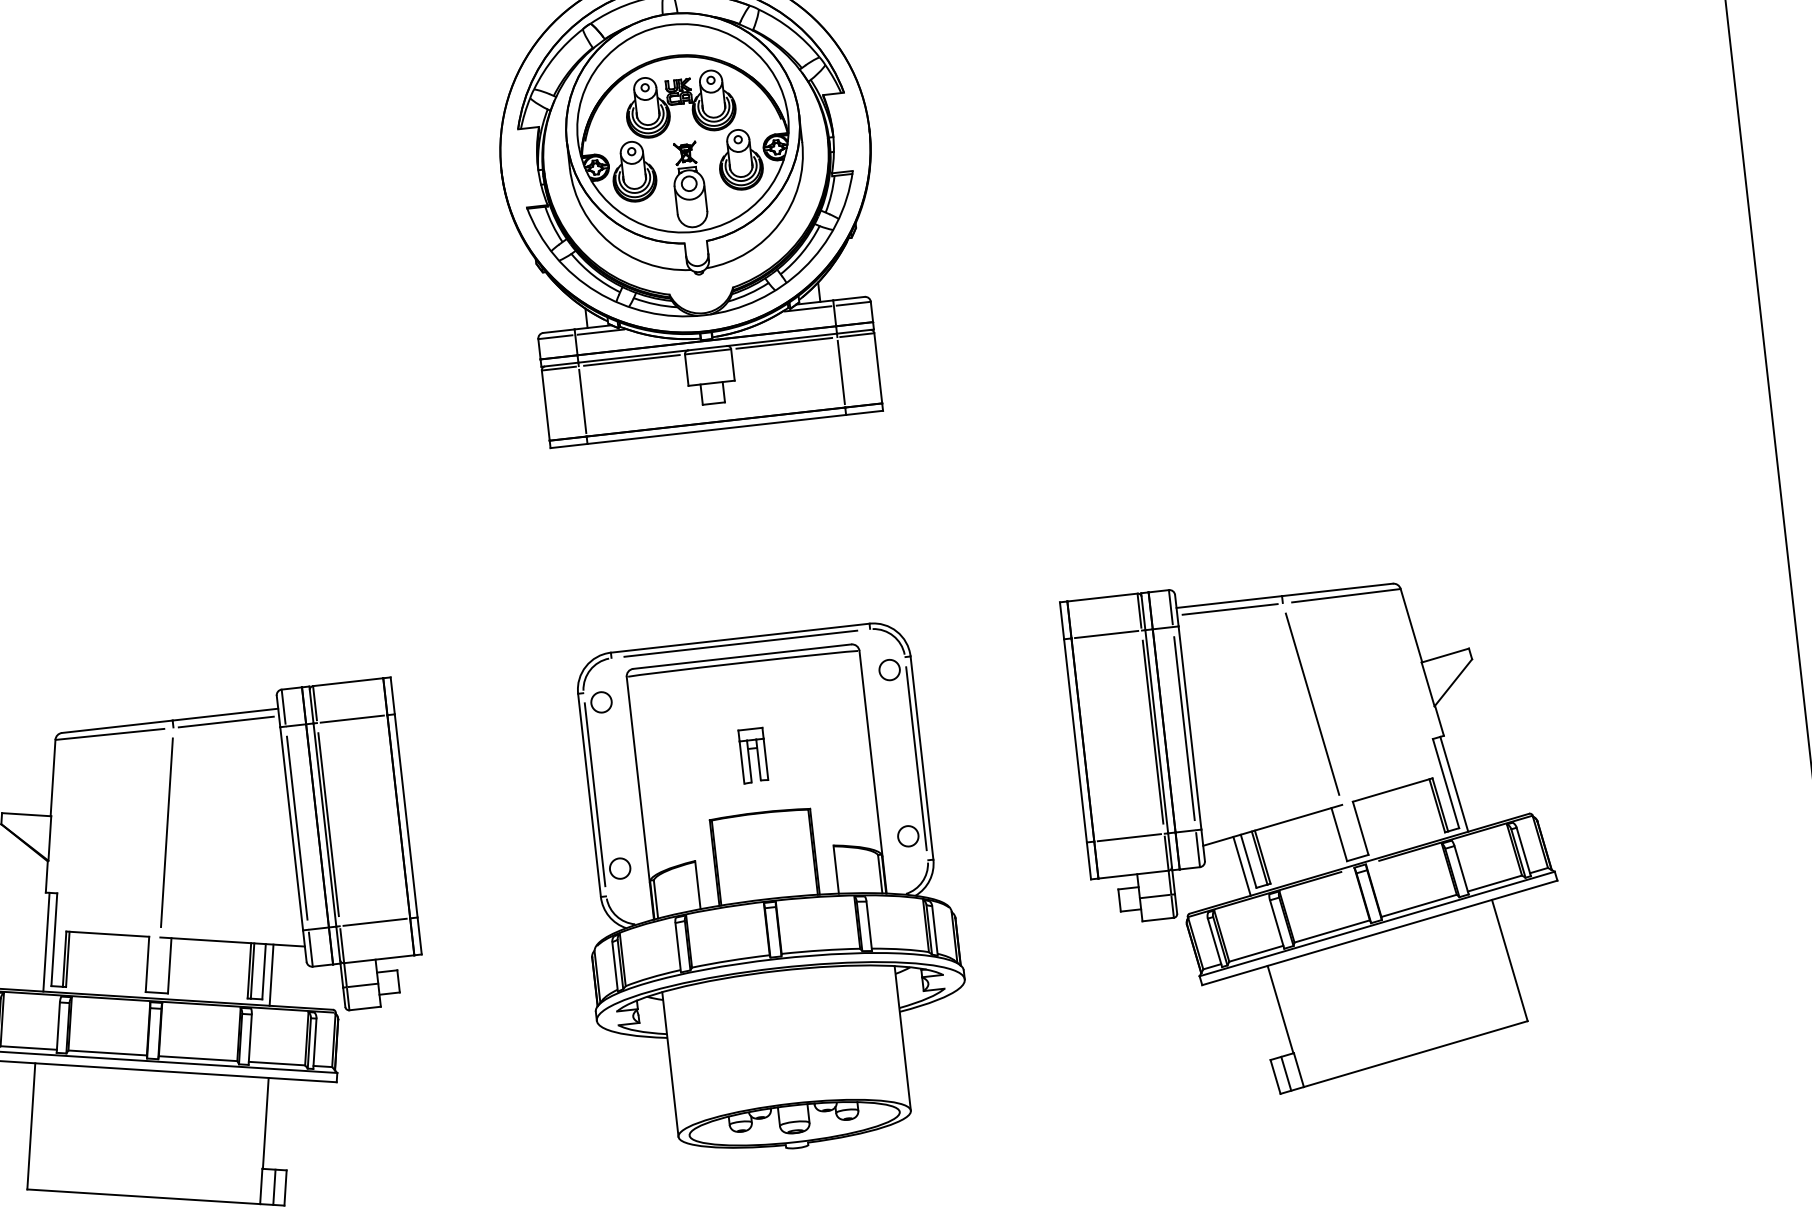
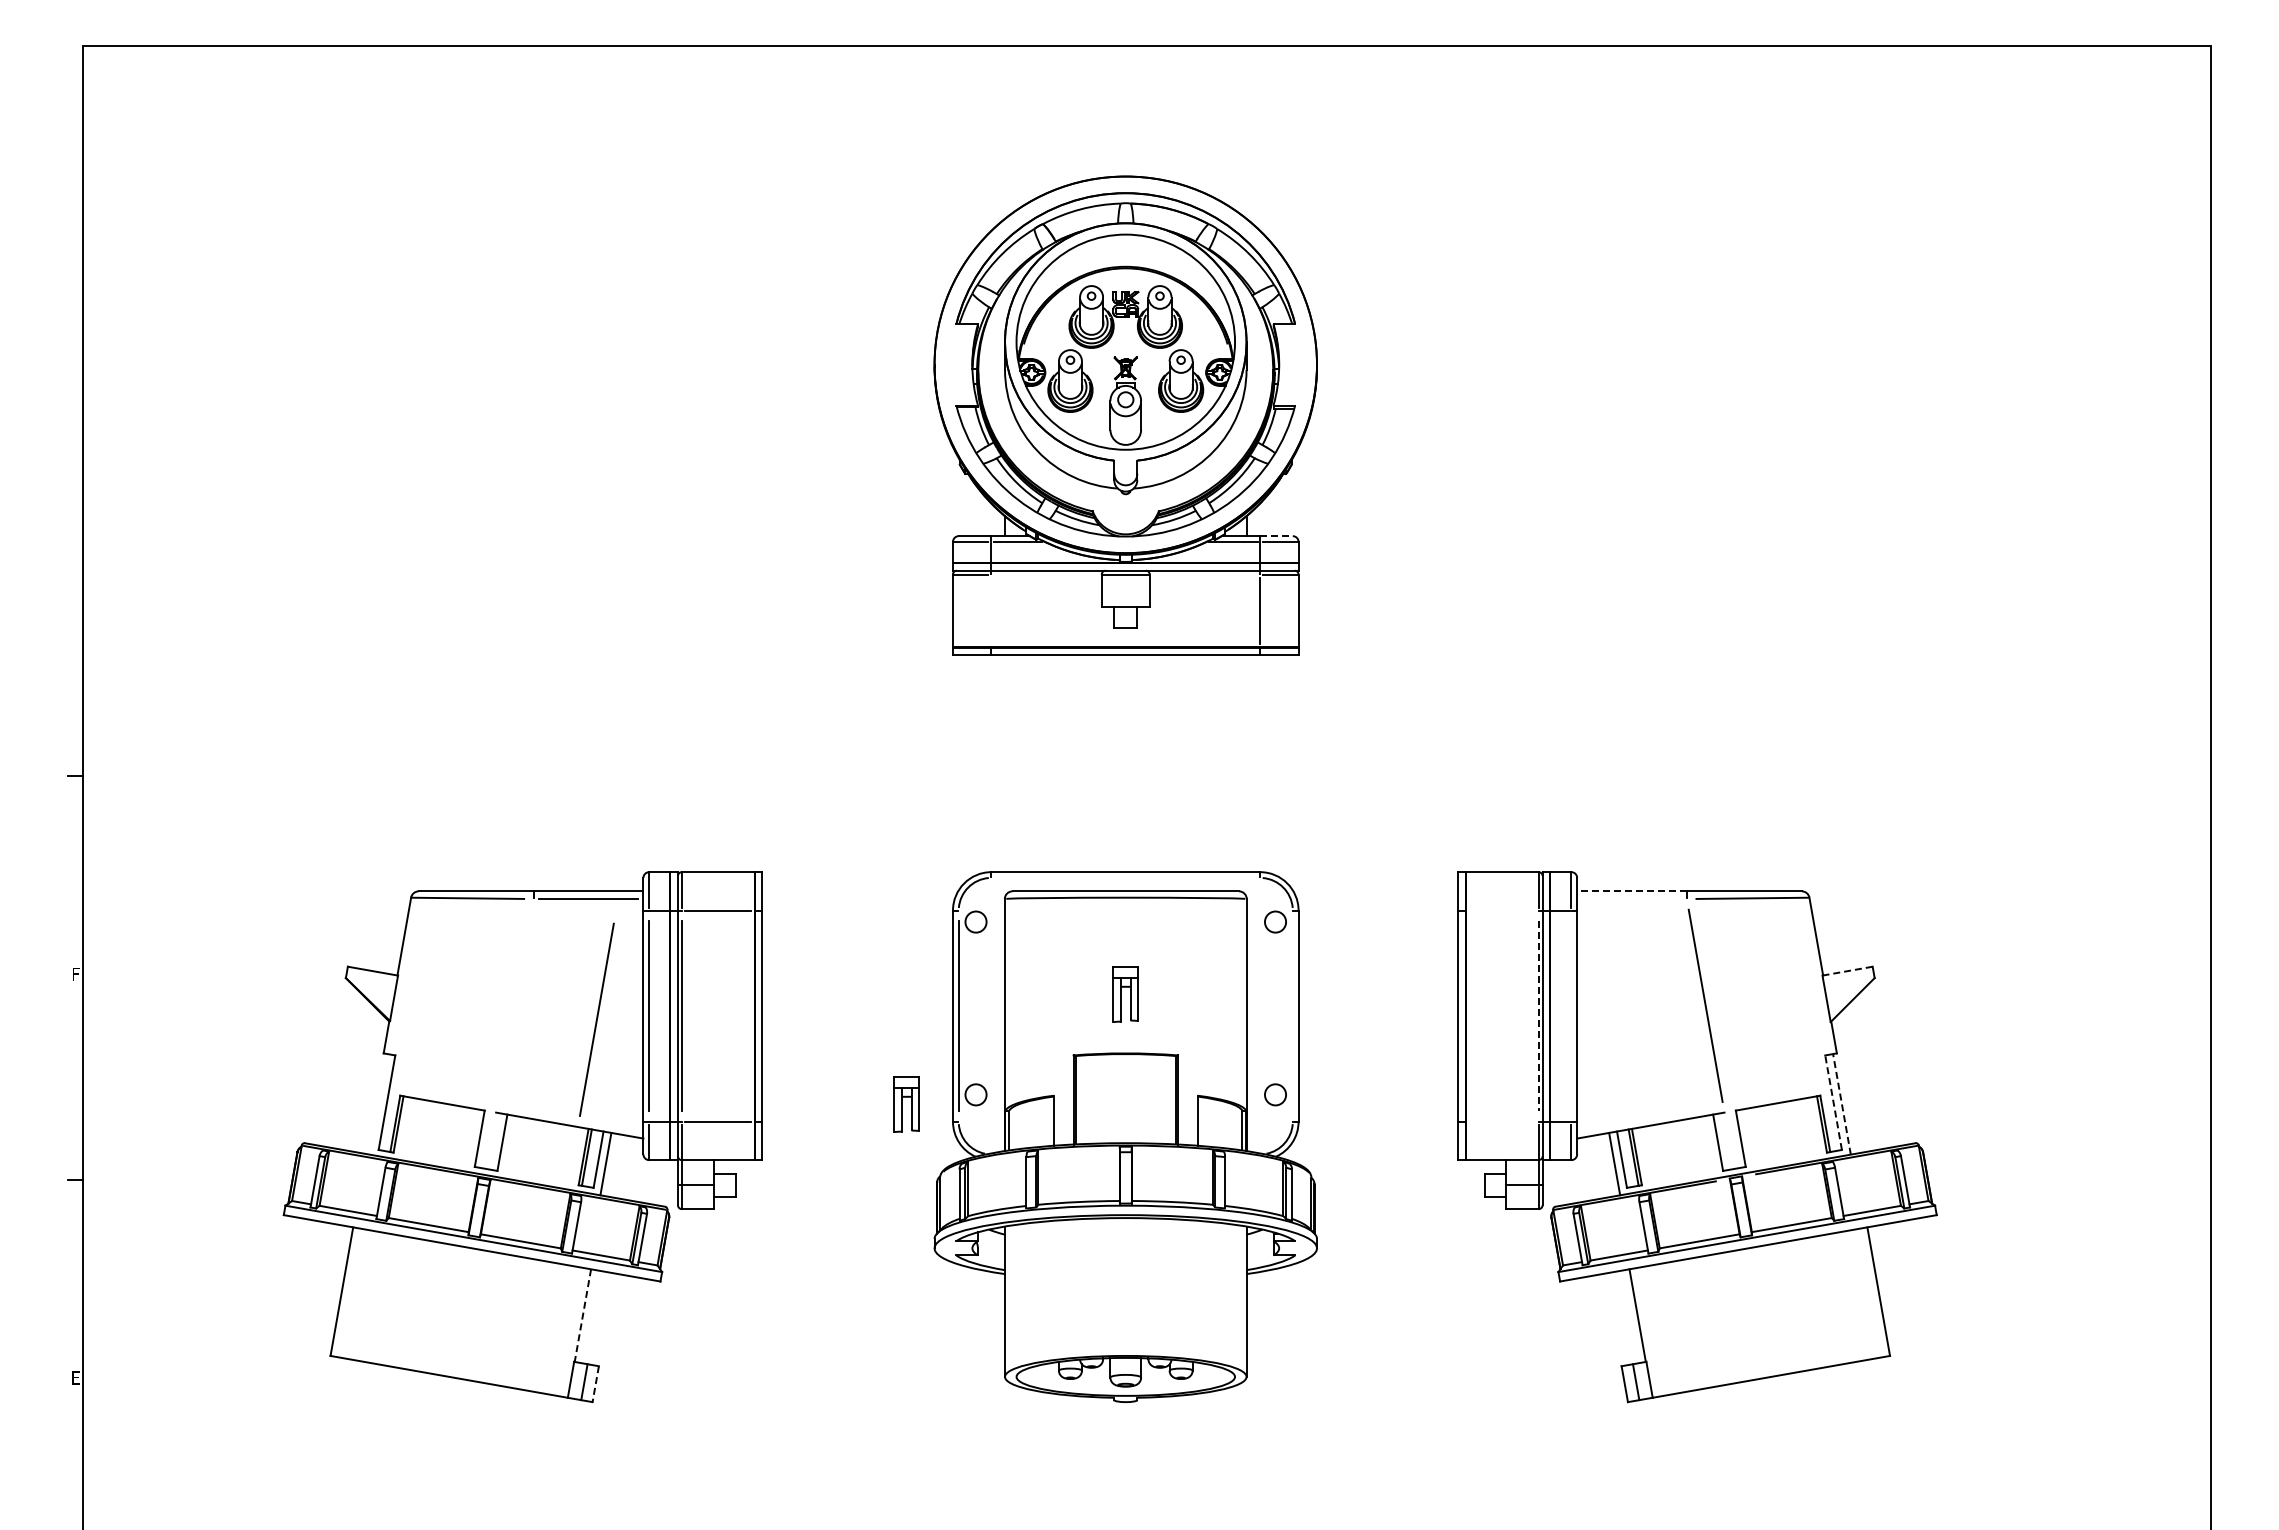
line: (848, 299) -> (1276, 536), solid -> dashed
line: (783, 343) -> (1204, 574), removed
line: (631, 360) -> (1046, 574), removed
line: (582, 400) -> (991, 610), removed
line: (1229, 602) -> (1632, 891), solid -> dashed
line: (1229, 609) -> (1631, 899), removed
line: (1106, 634) -> (1502, 910), removed
line: (740, 643) -> (1125, 877), removed
line: (1445, 655) -> (1847, 971), solid -> dashed
line: (1184, 728) -> (1571, 1016), removed
line: (1152, 732) -> (1538, 1016), solid -> dashed
line: (916, 759) -> (1292, 1016), removed
line: (1445, 783) -> (1833, 1102), solid -> dashed
line: (1453, 783) -> (1841, 1103), solid -> dashed
line: (166, 832) -> (596, 1019), moved
line: (1129, 837) -> (1502, 1121), removed
part: (554, 885) -> (906, 1104), added
line: (46, 942) -> (378, 1104), removed
line: (265, 1124) -> (582, 1316), solid -> dashed
line: (285, 1188) -> (595, 1384), solid -> dashed

